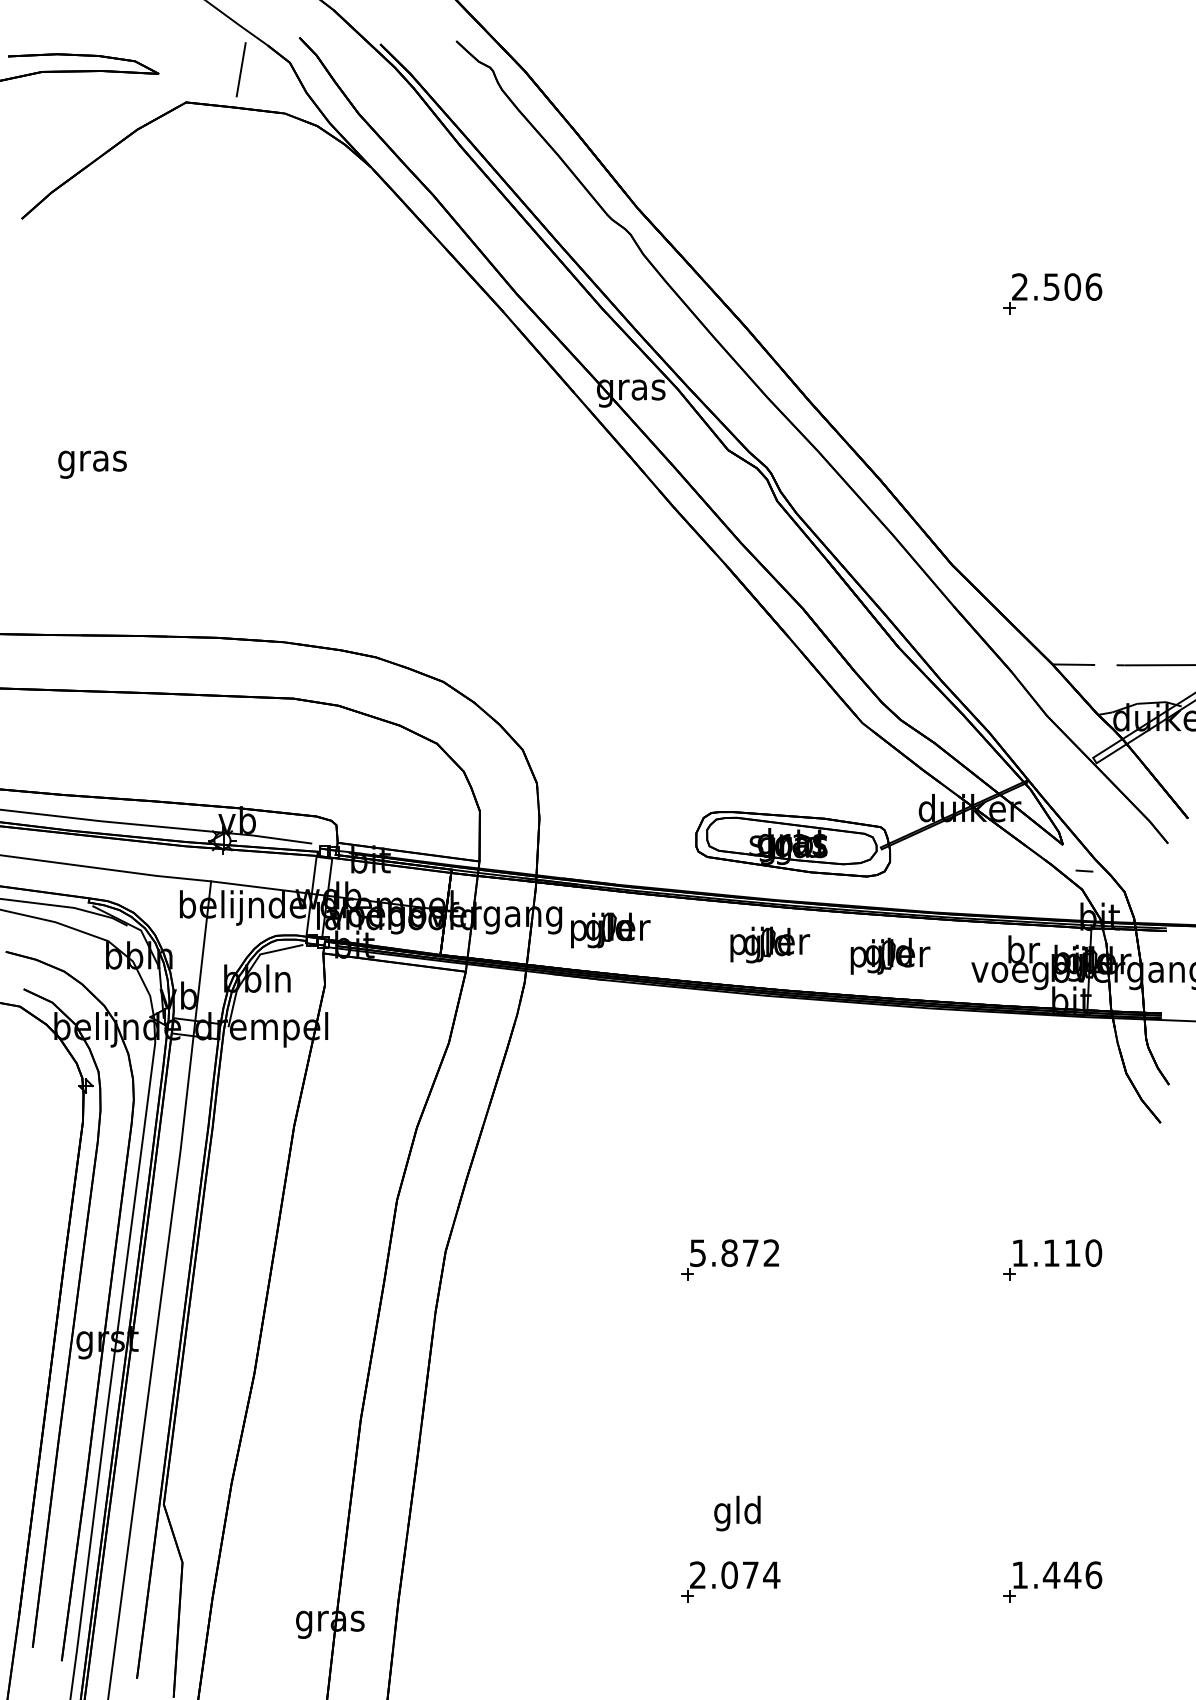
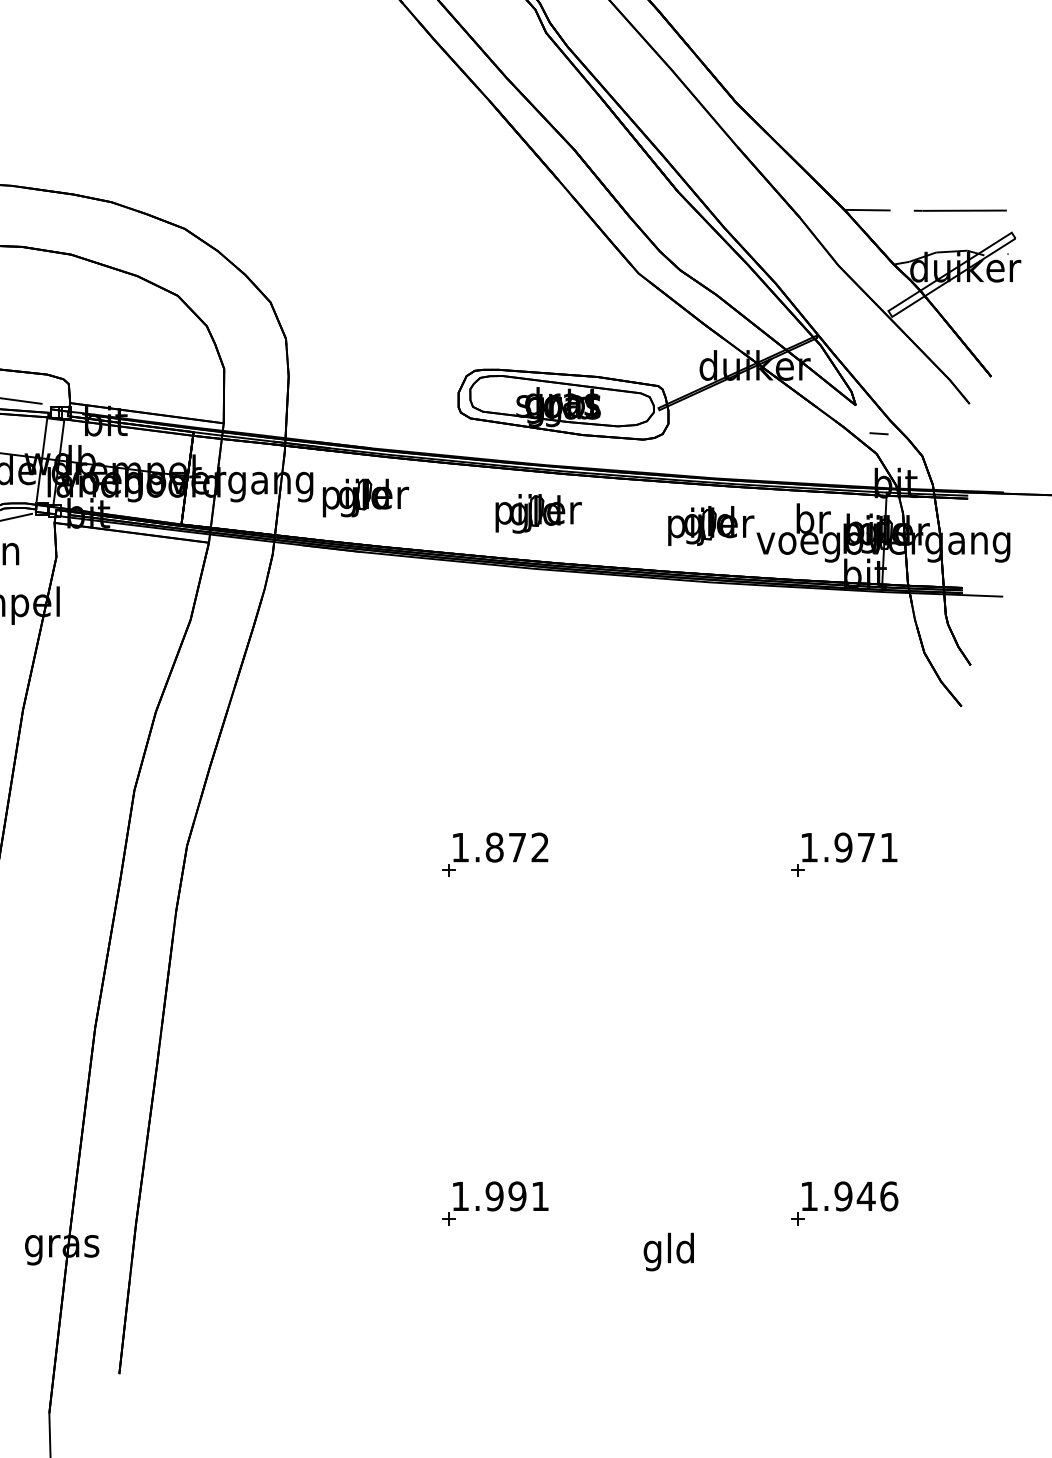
part: (890, 955) -> (711, 525), moved
text: (697, 1253) -> (459, 847), 5.872 -> 1.872
text: (1072, 1253) -> (866, 847), 1.110 -> 1.971
text: (737, 1513) -> (668, 1251), moved
text: (735, 1575) -> (501, 1196), 2.074 -> 1.991
text: (1051, 1575) -> (843, 1196), 1.446 -> 1.946

